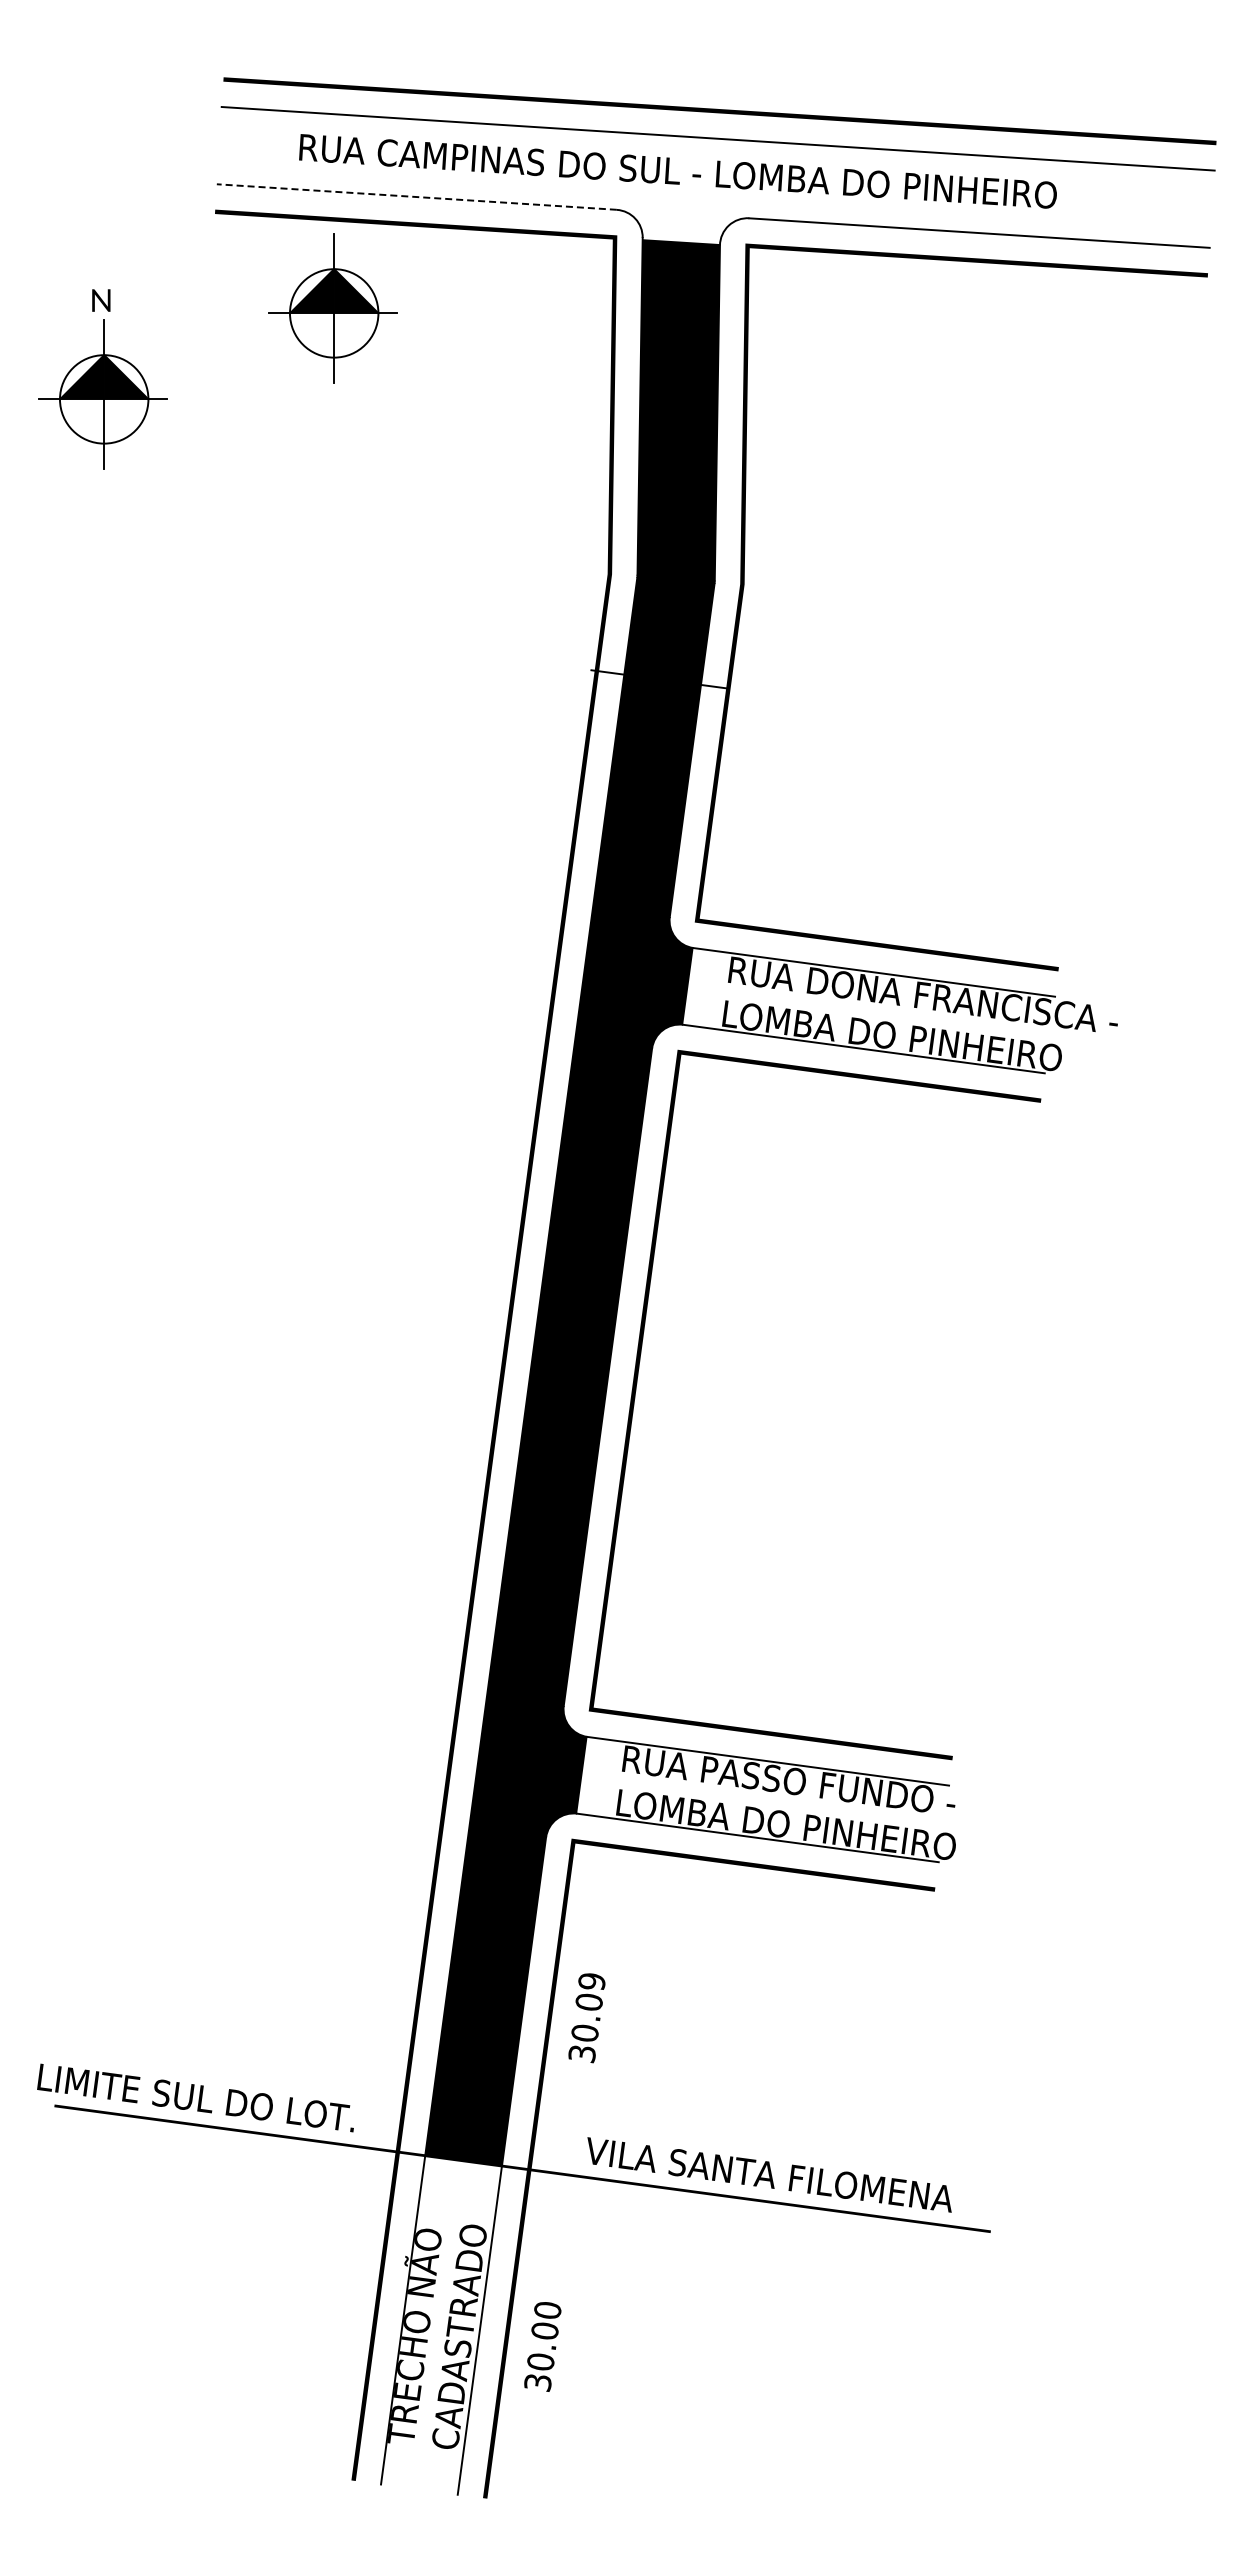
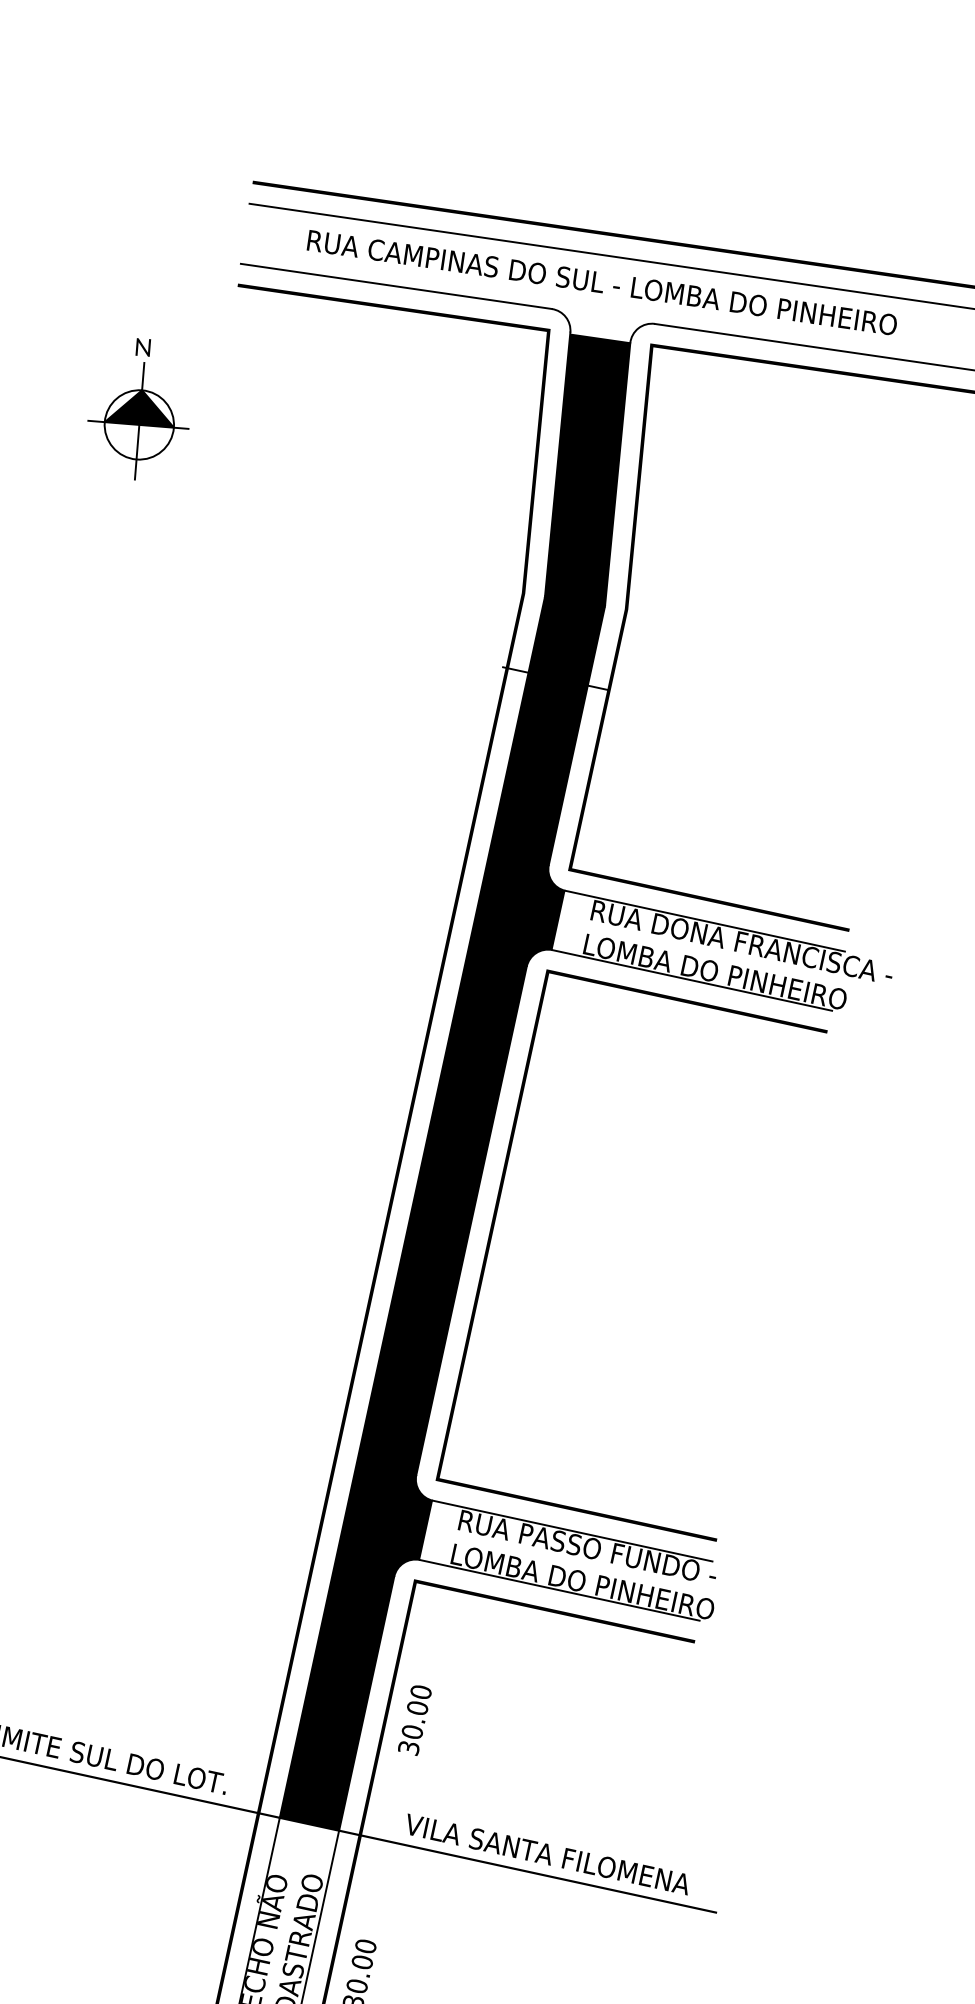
line: (416, 197) -> (396, 286), dashed -> solid
part: (332, 308) -> (323, 368), removed
text: (591, 1981) -> (420, 1692), 30.09 -> 30.00

